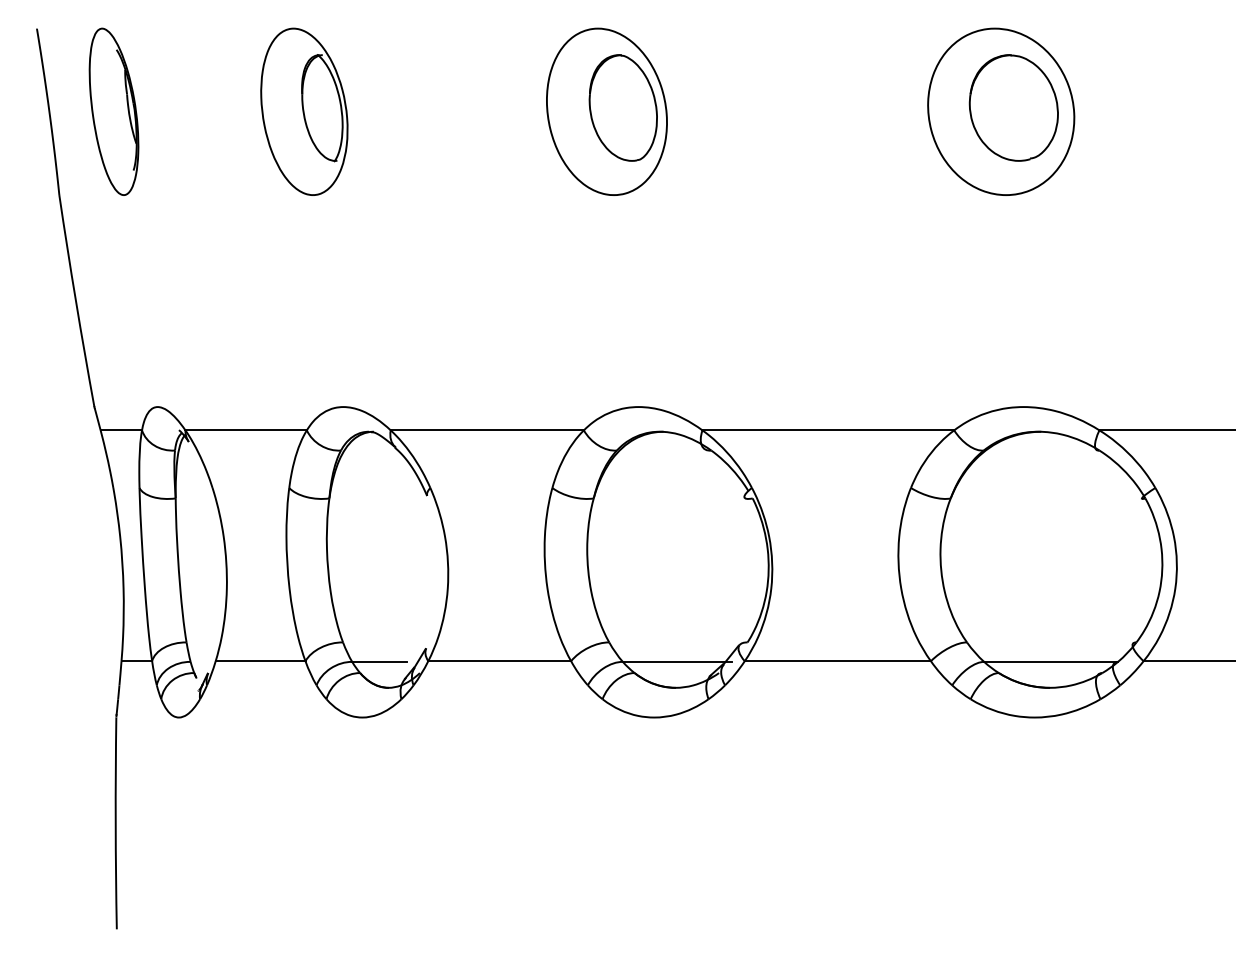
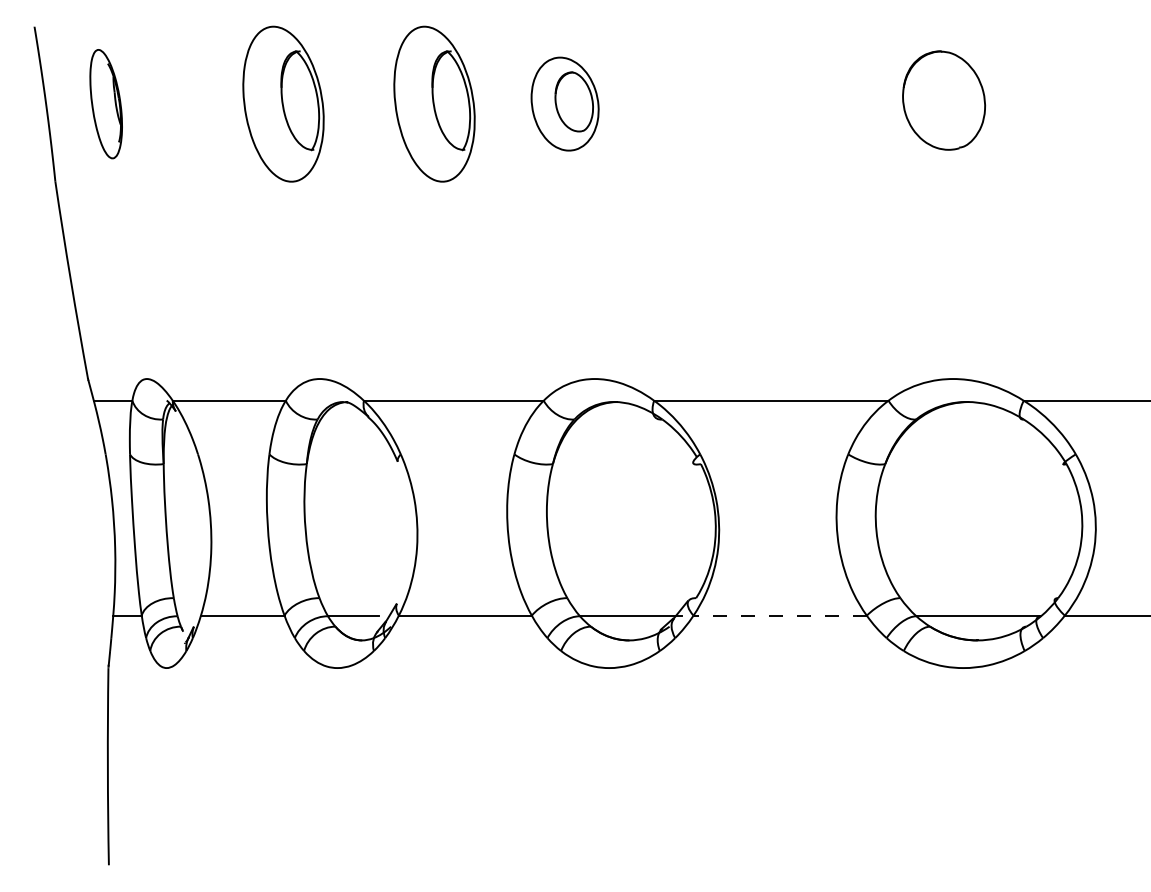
part: (113, 111) -> (105, 103), size x0.7
part: (466, 111) -> (434, 103), added
part: (606, 111) -> (564, 103), size x0.6
part: (1001, 111) -> (932, 103), removed
line: (838, 661) -> (780, 615), solid -> dashed

